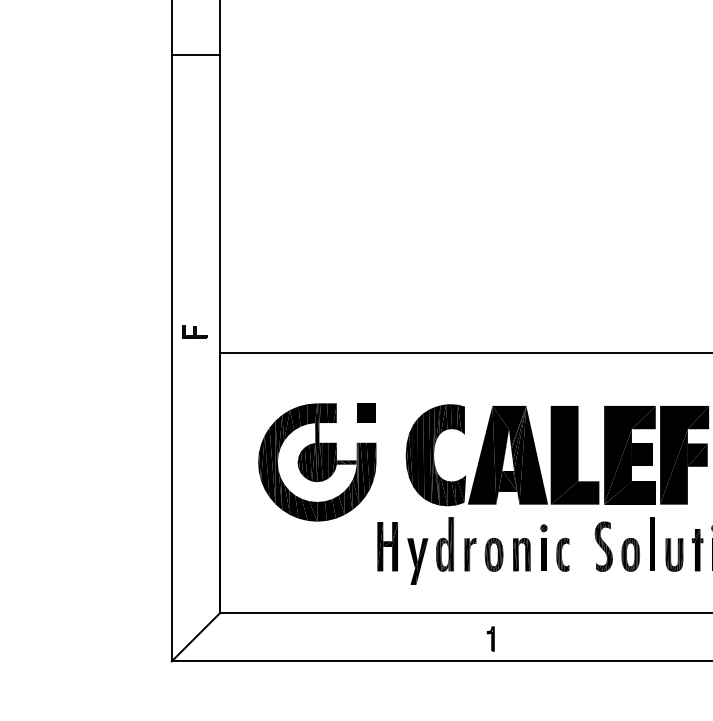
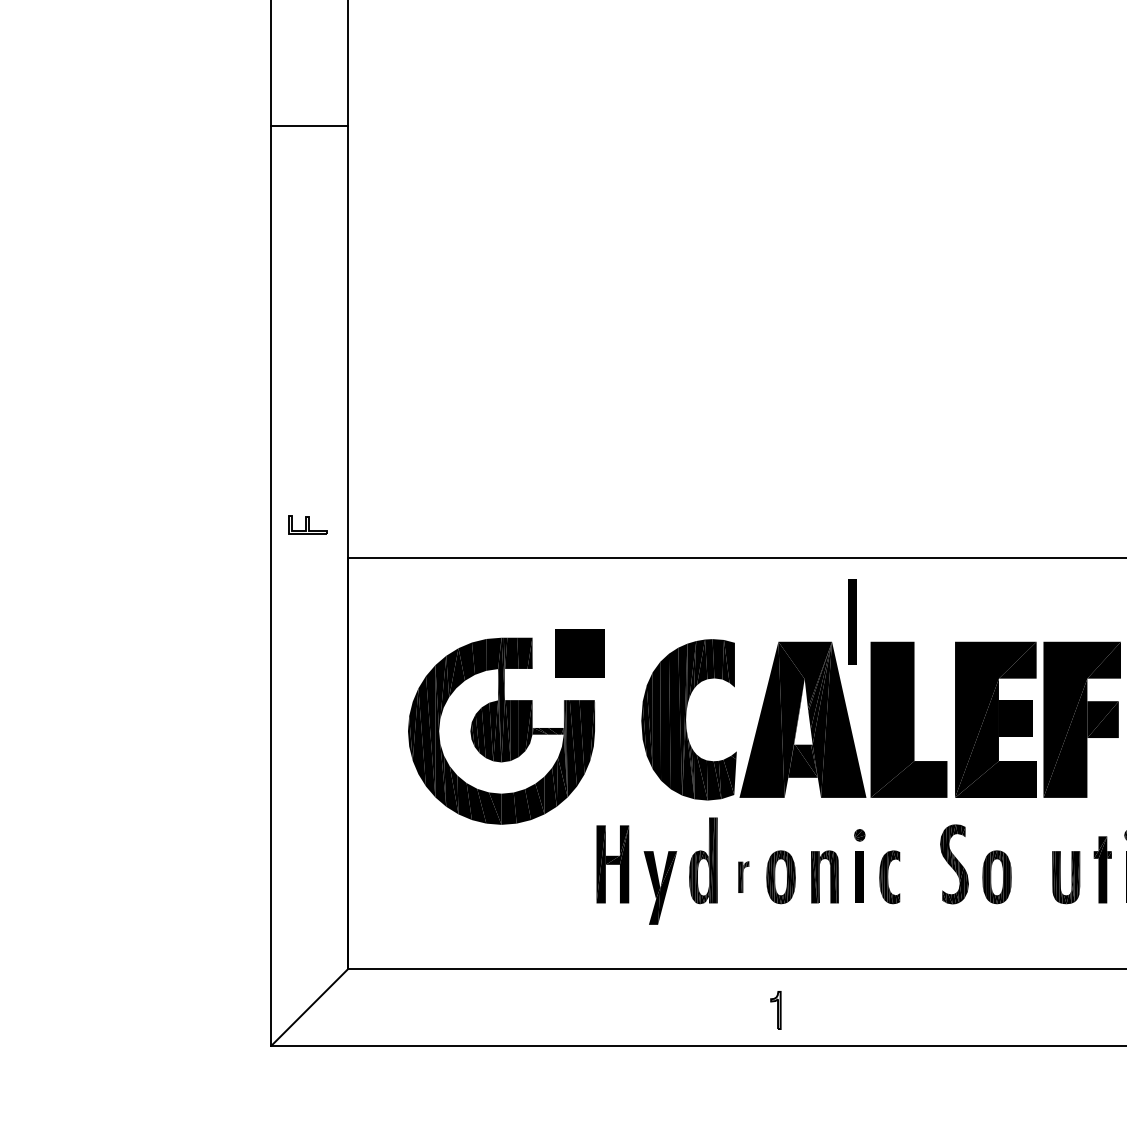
line: (195, 54) -> (308, 125), moved
part: (366, 412) -> (579, 652), size x1.6
line: (652, 543) -> (852, 620), moved
part: (470, 554) -> (743, 876), size x0.6

